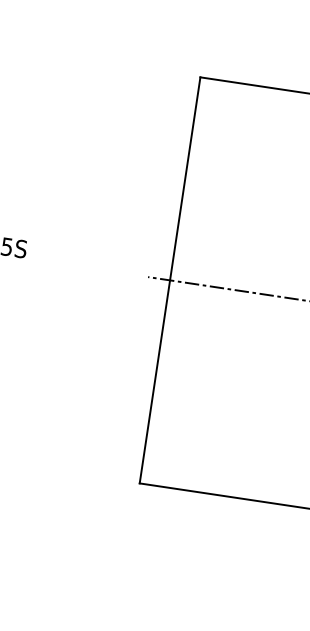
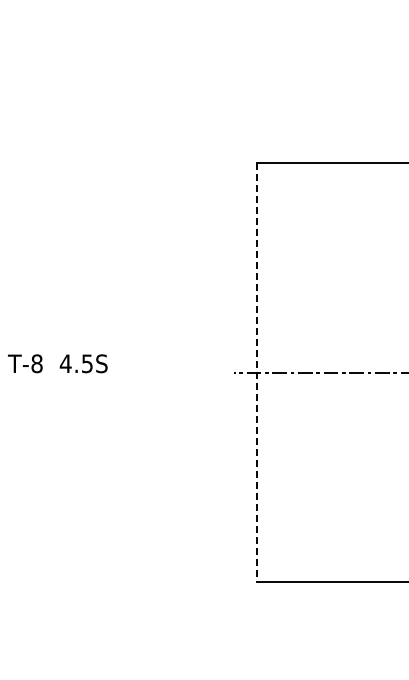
line: (169, 280) -> (256, 373), solid -> dashed

